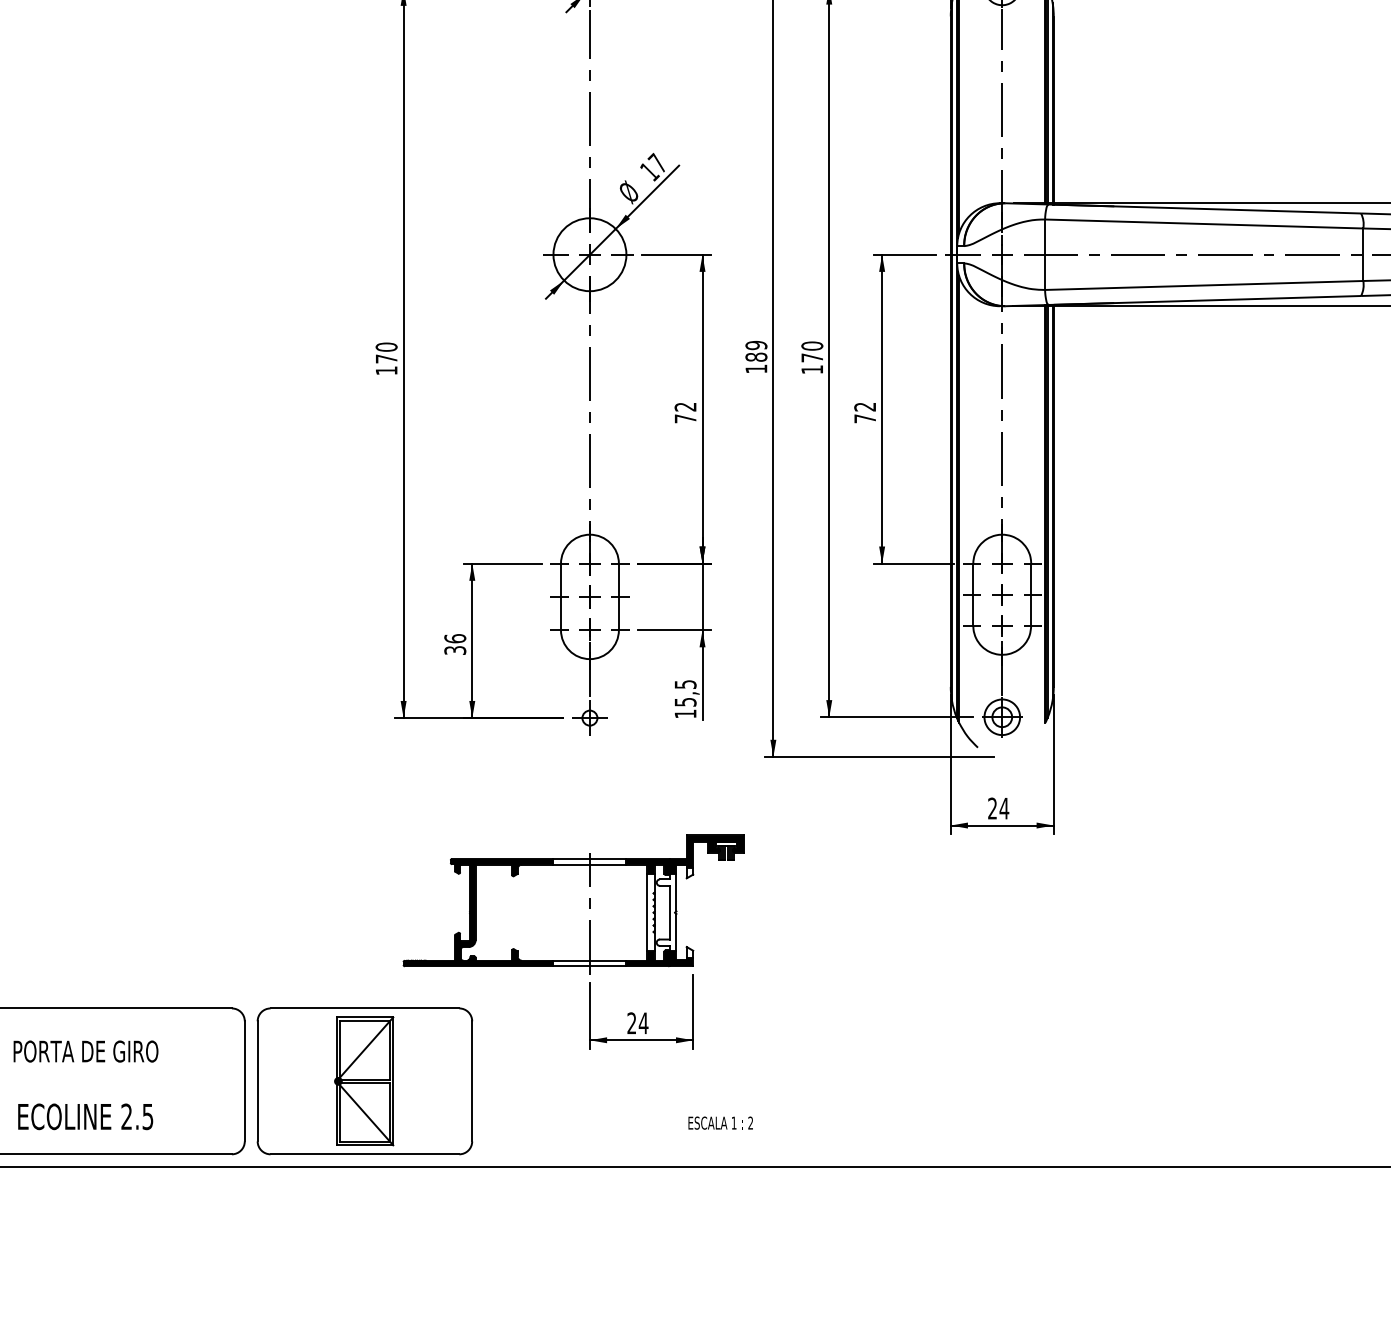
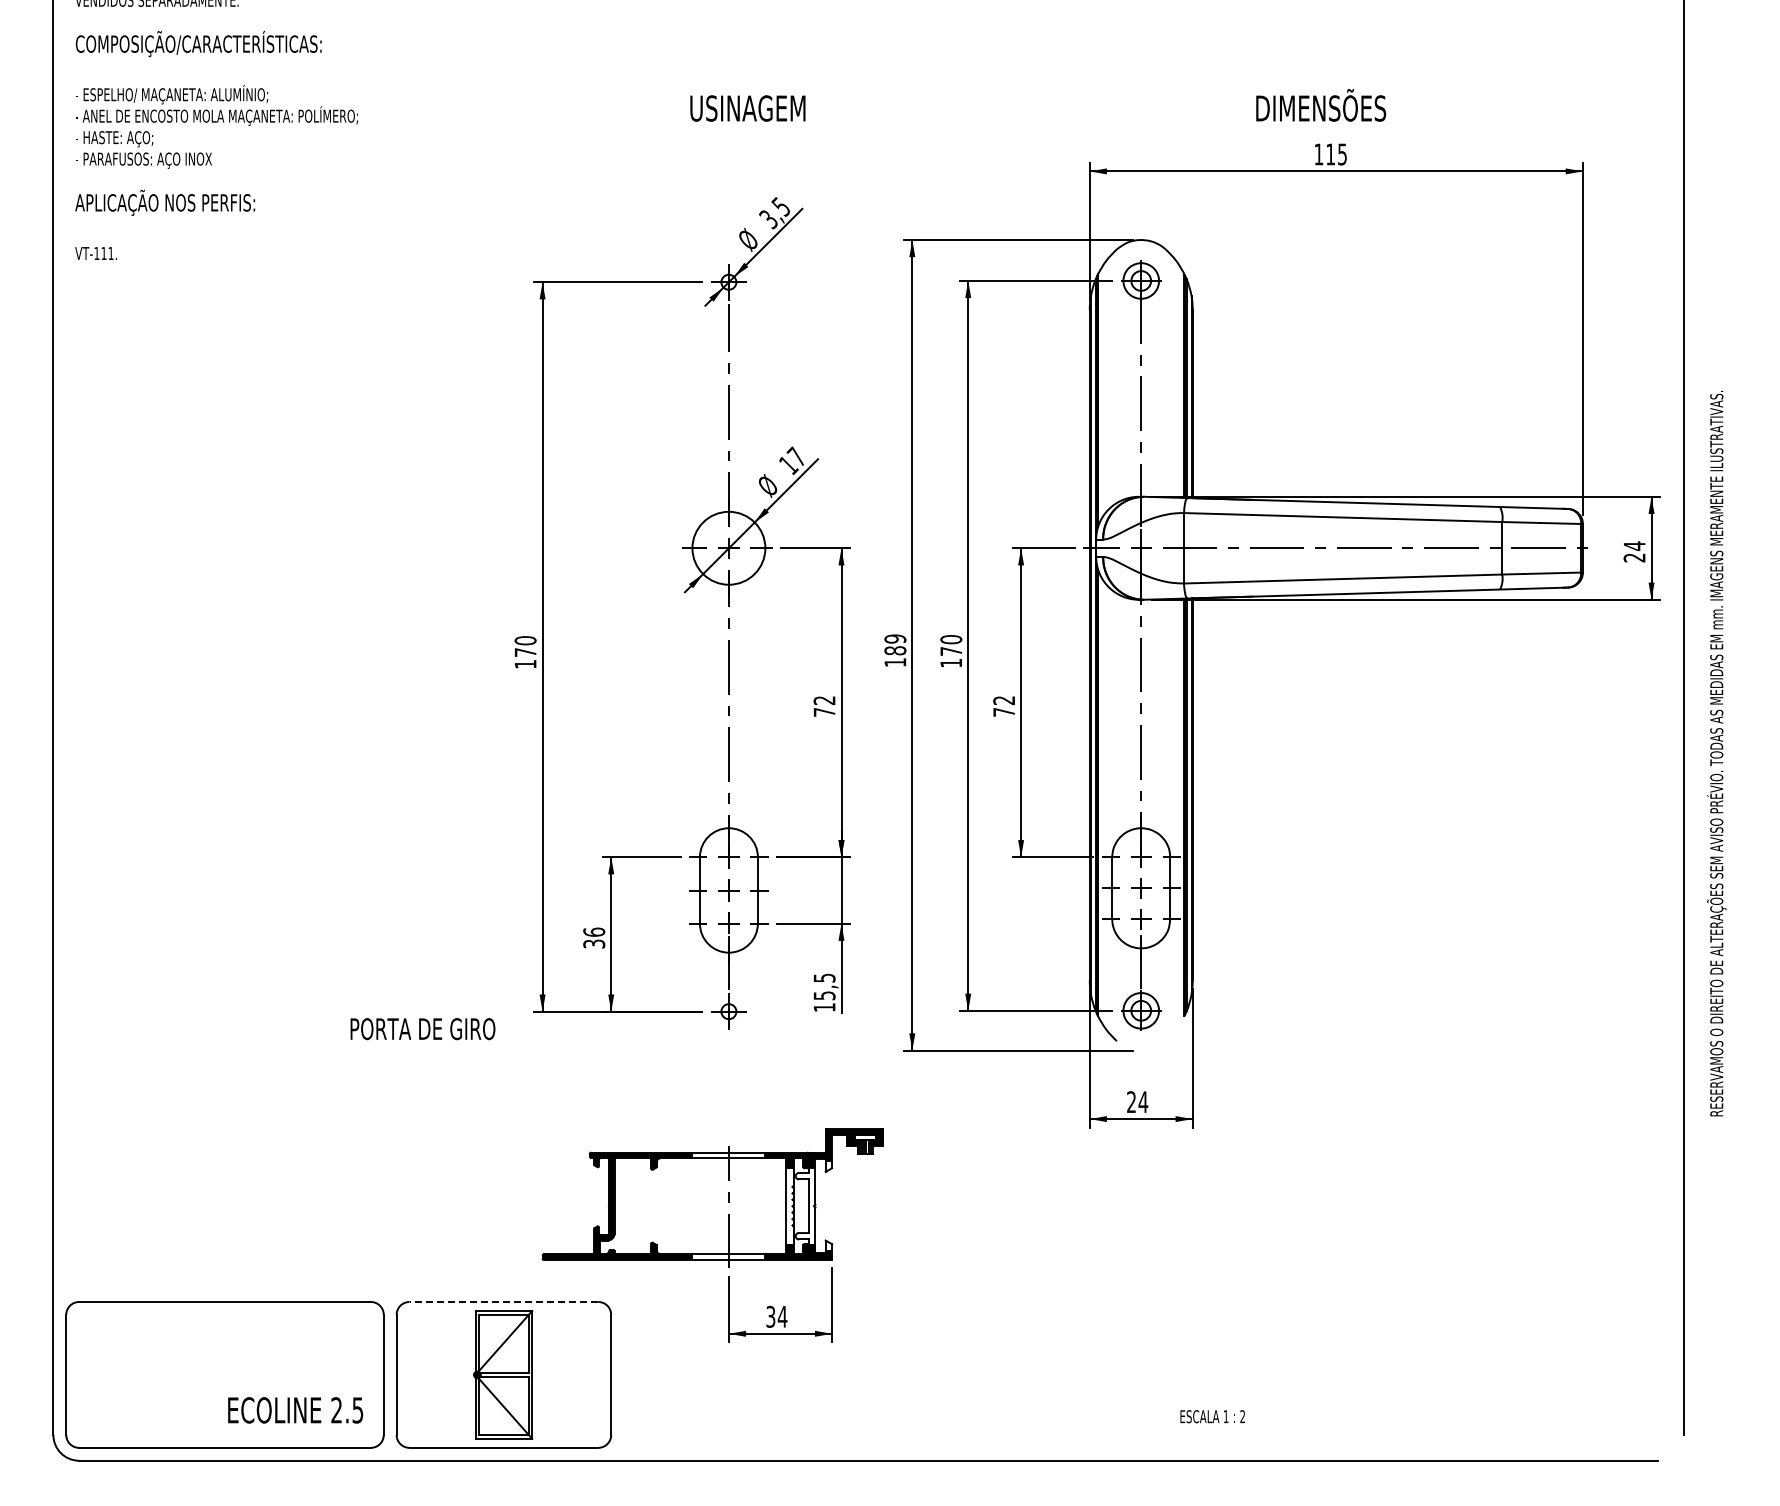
line: (364, 1007) -> (503, 1301), solid -> dashed
text: (631, 1022) -> (770, 1316), 24 -> 34
text: (85, 1051) -> (422, 1029), moved
text: (85, 1116) -> (295, 1410), moved
text: (720, 1122) -> (1212, 1416), moved

